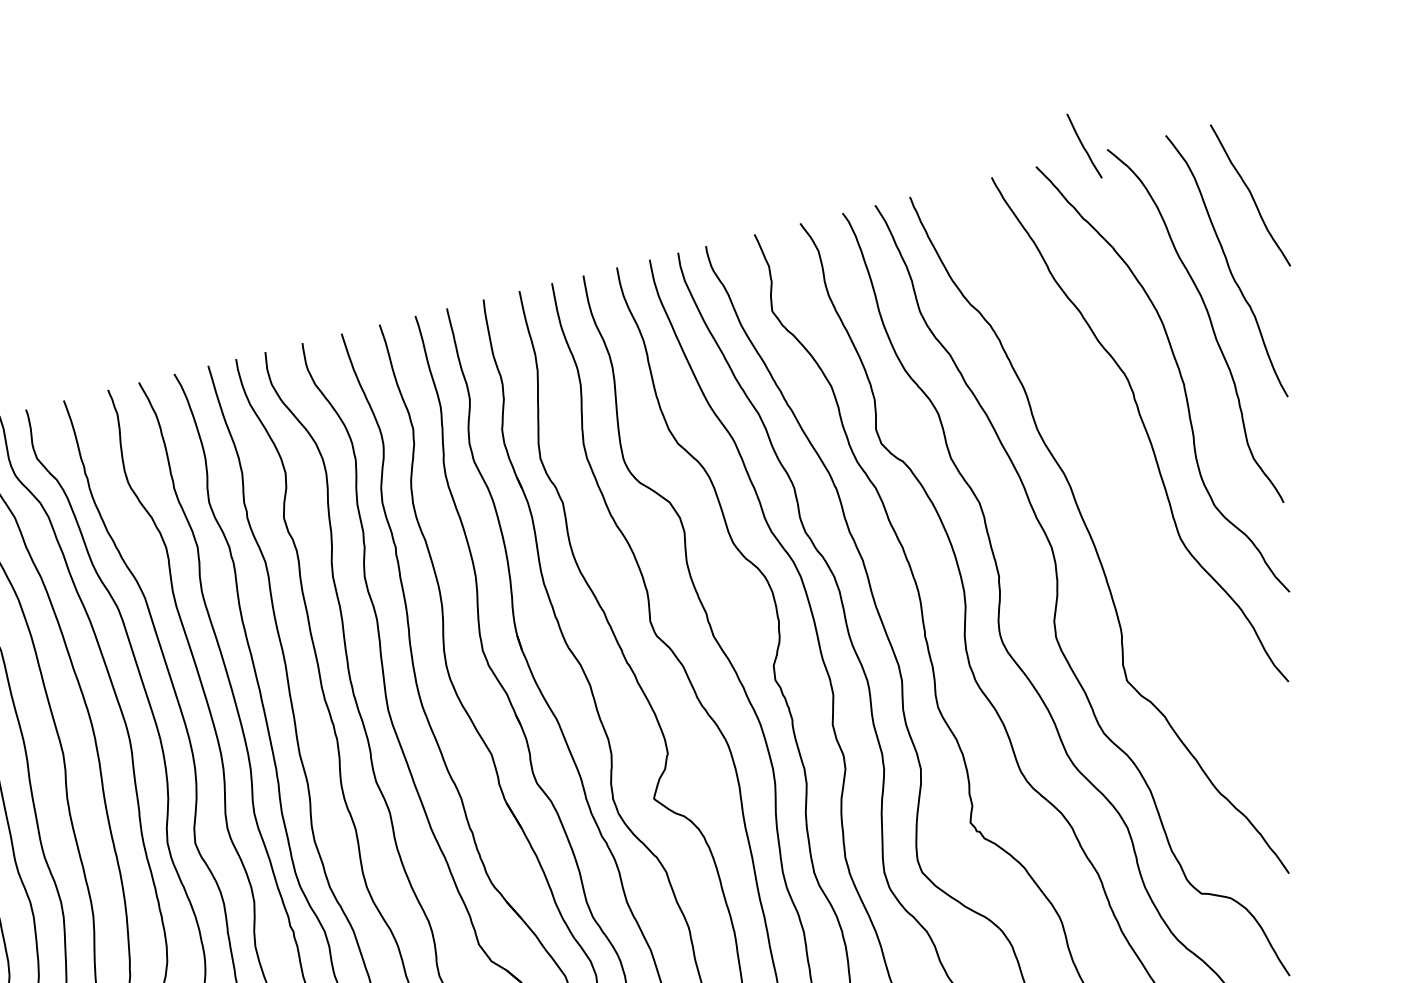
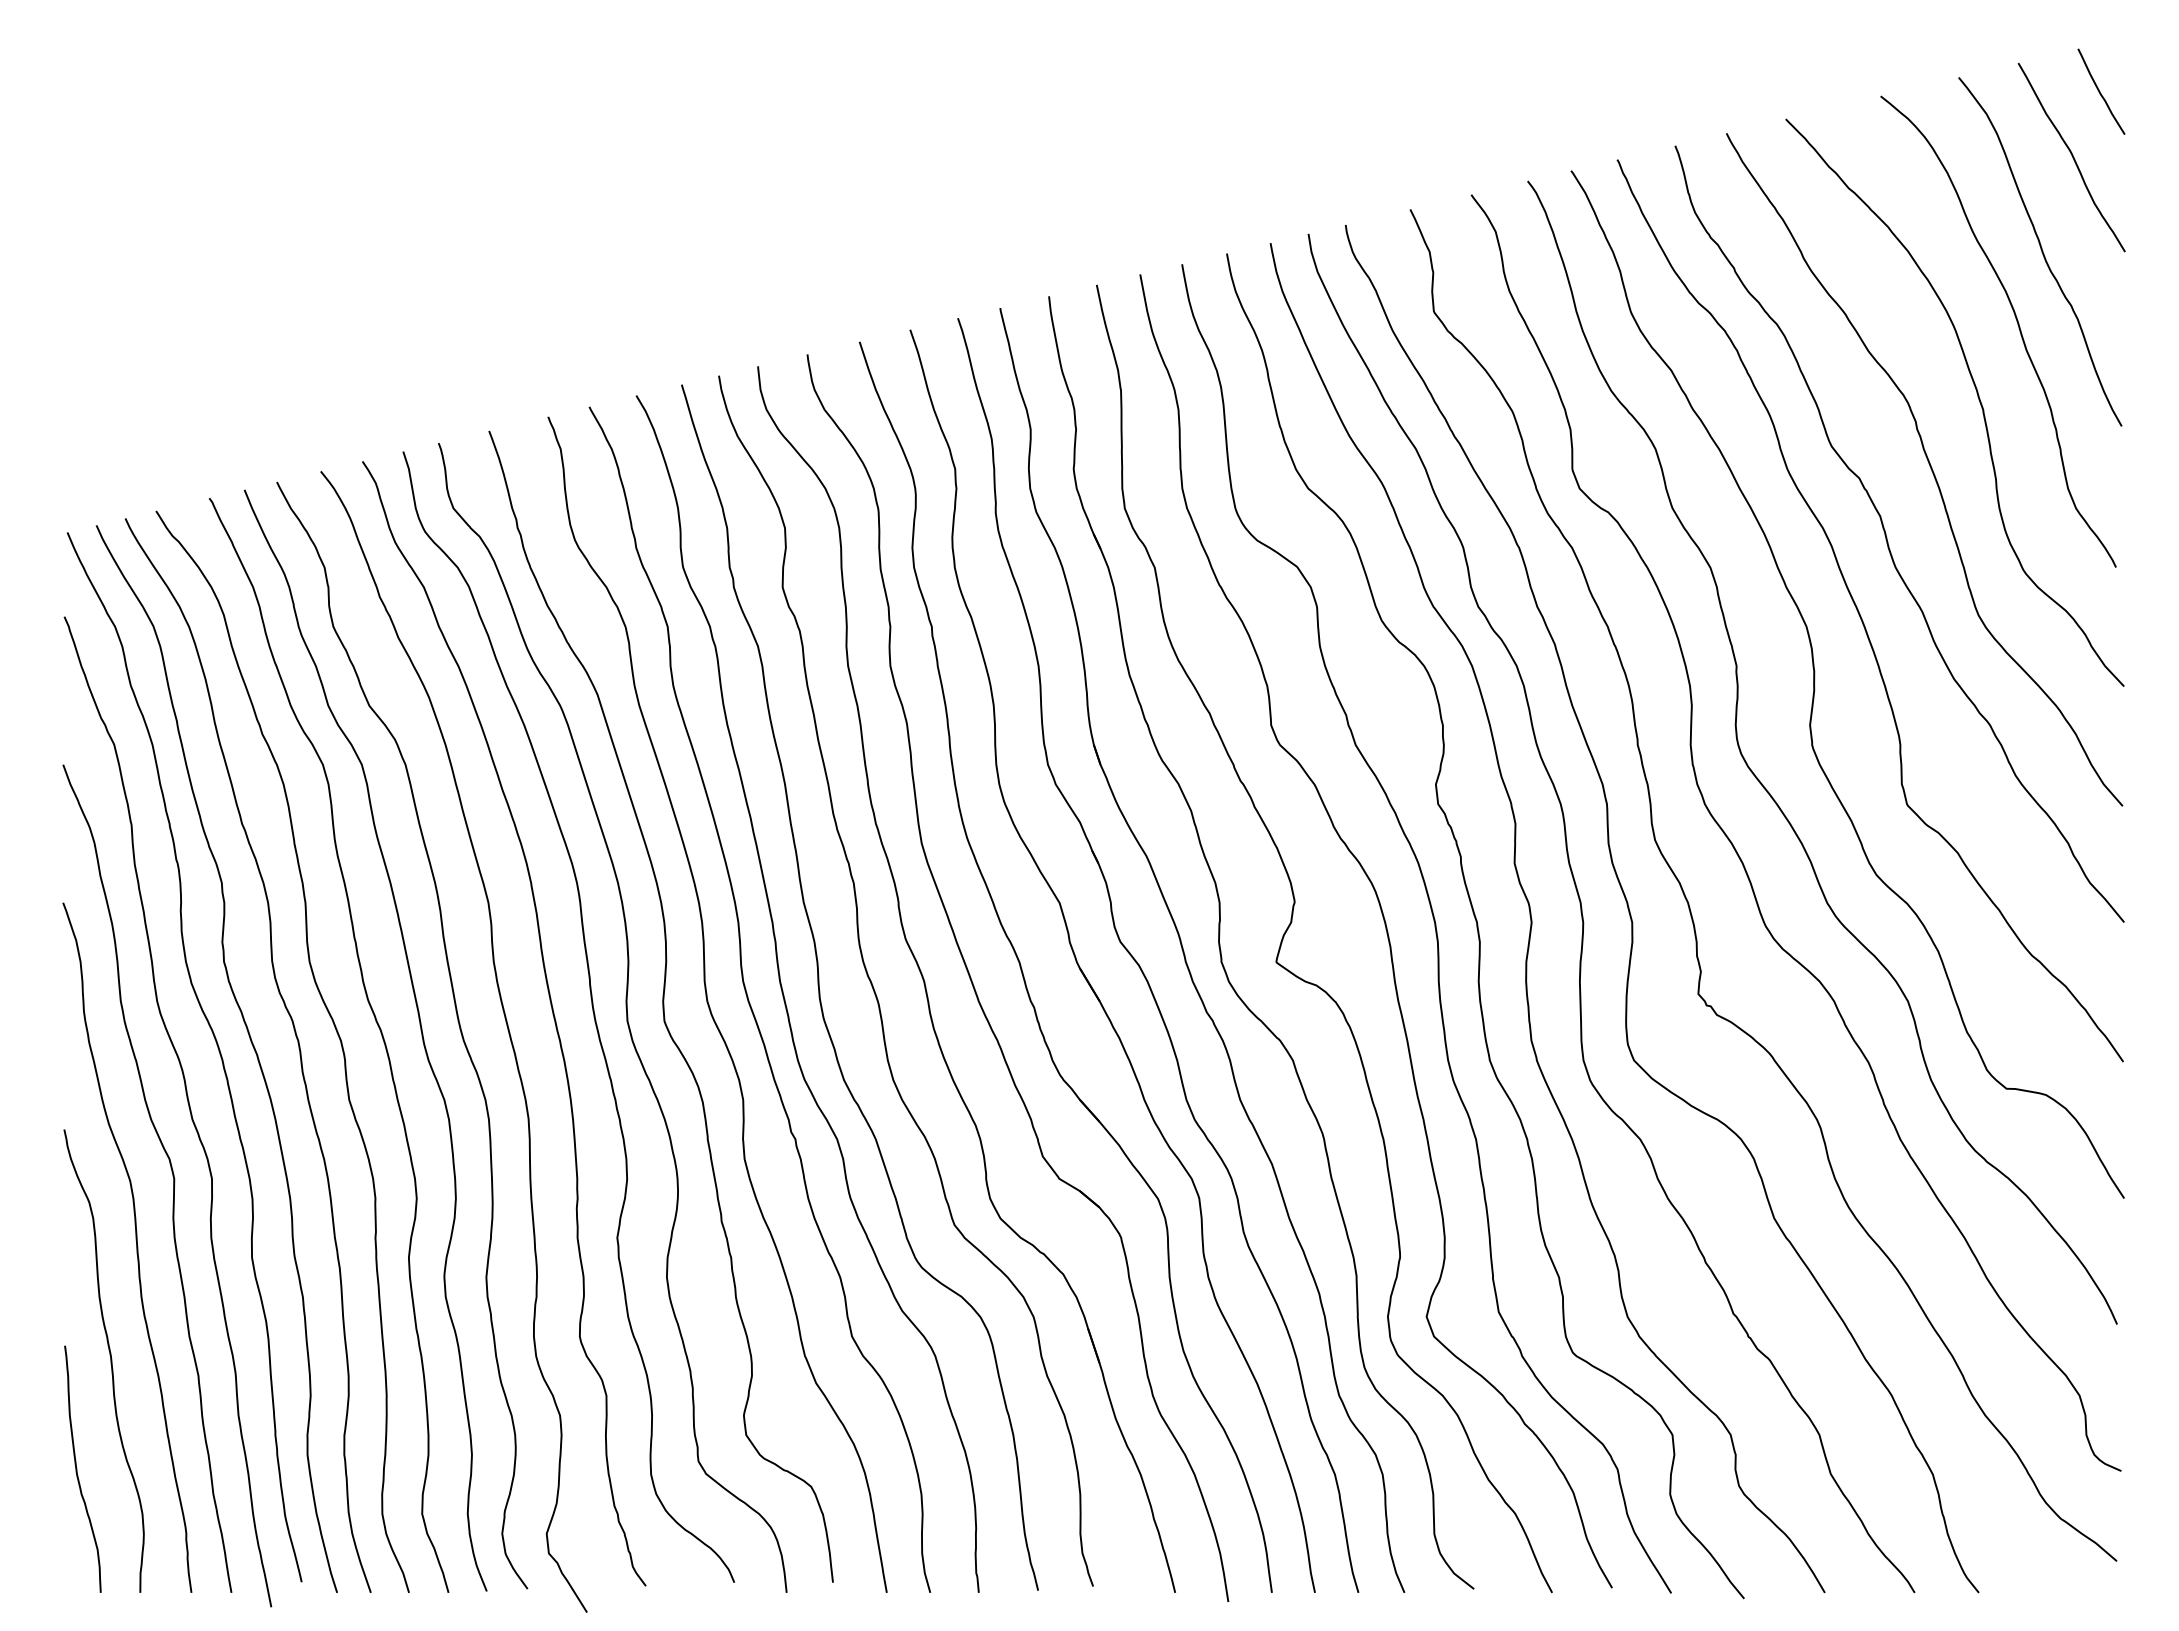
curve: (1083, 145) -> (2100, 91), moved
curve: (1112, 480) -> (1887, 537), added

